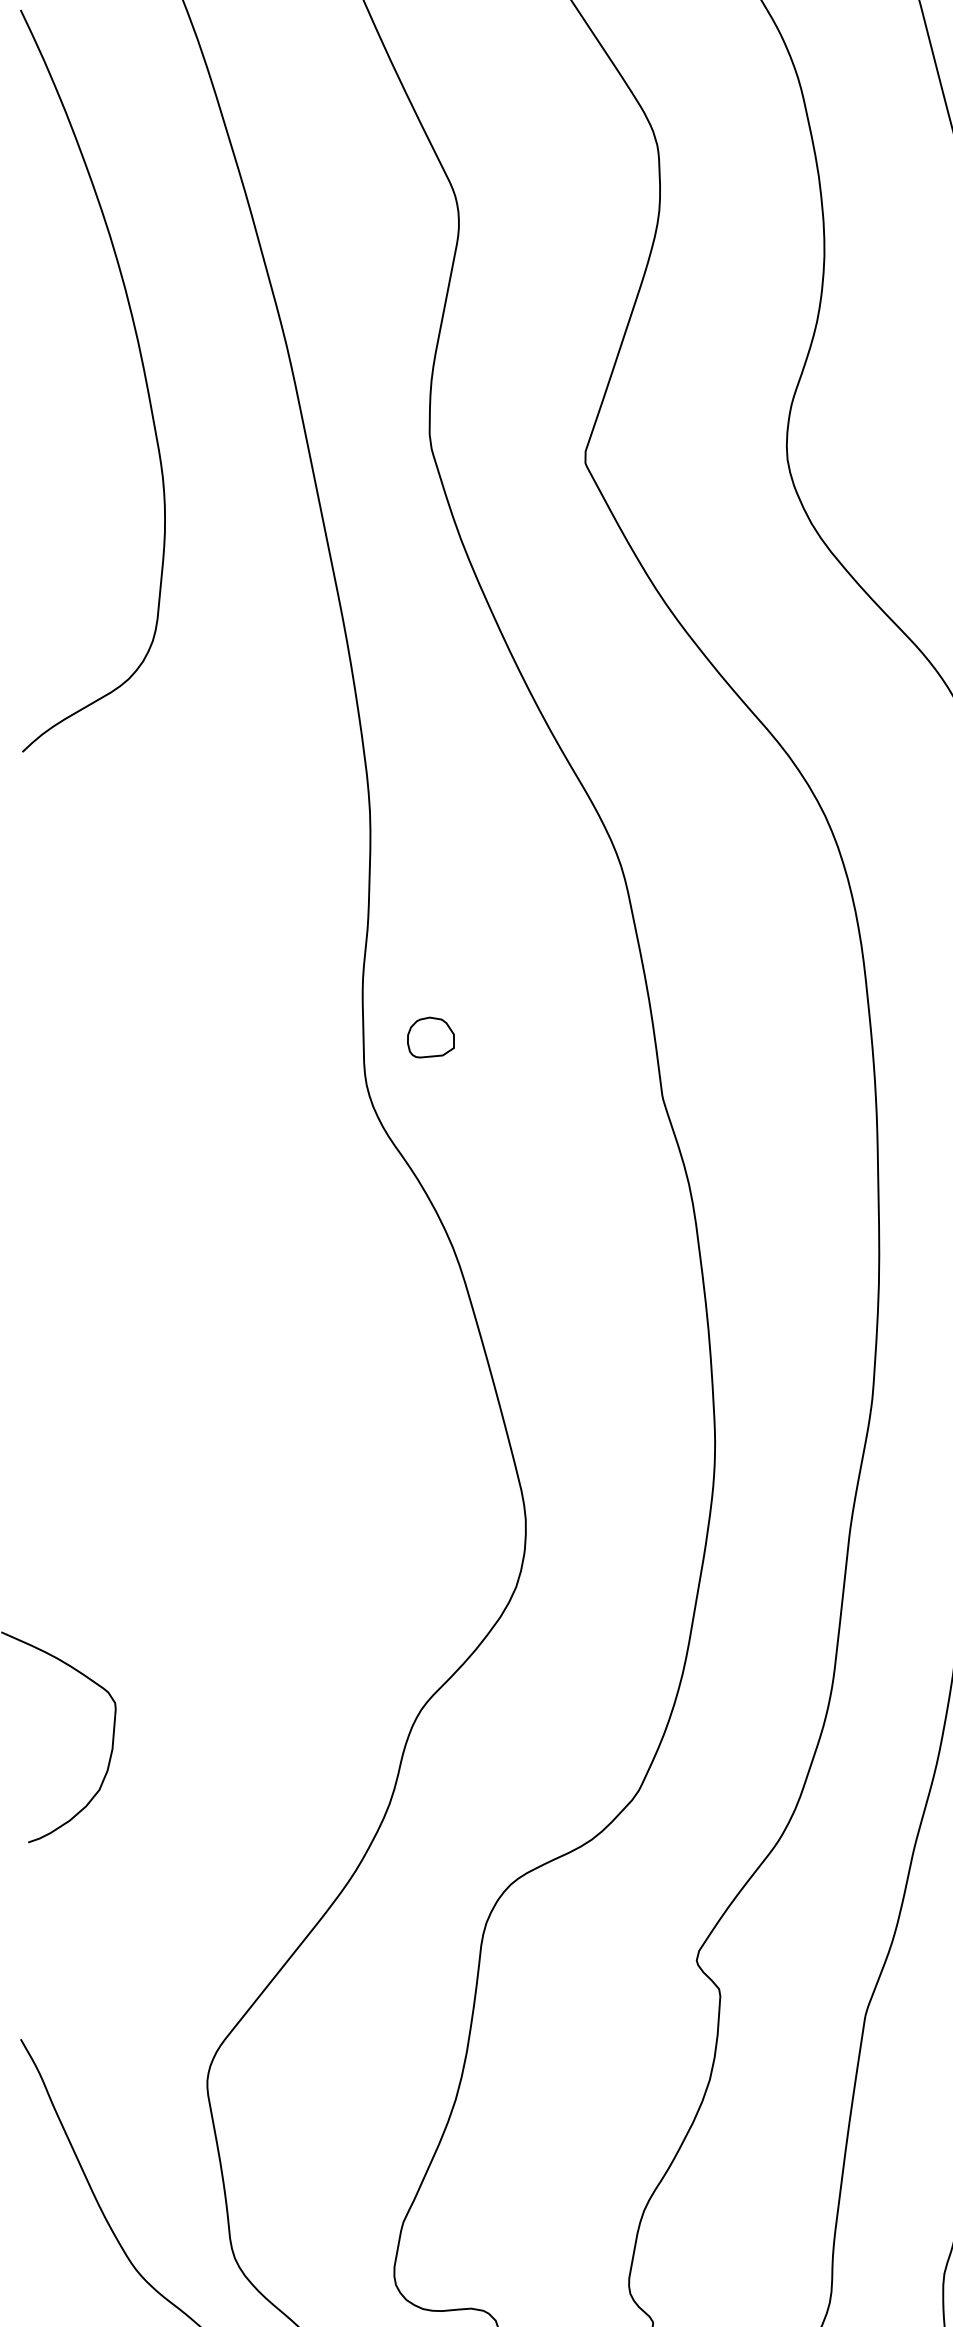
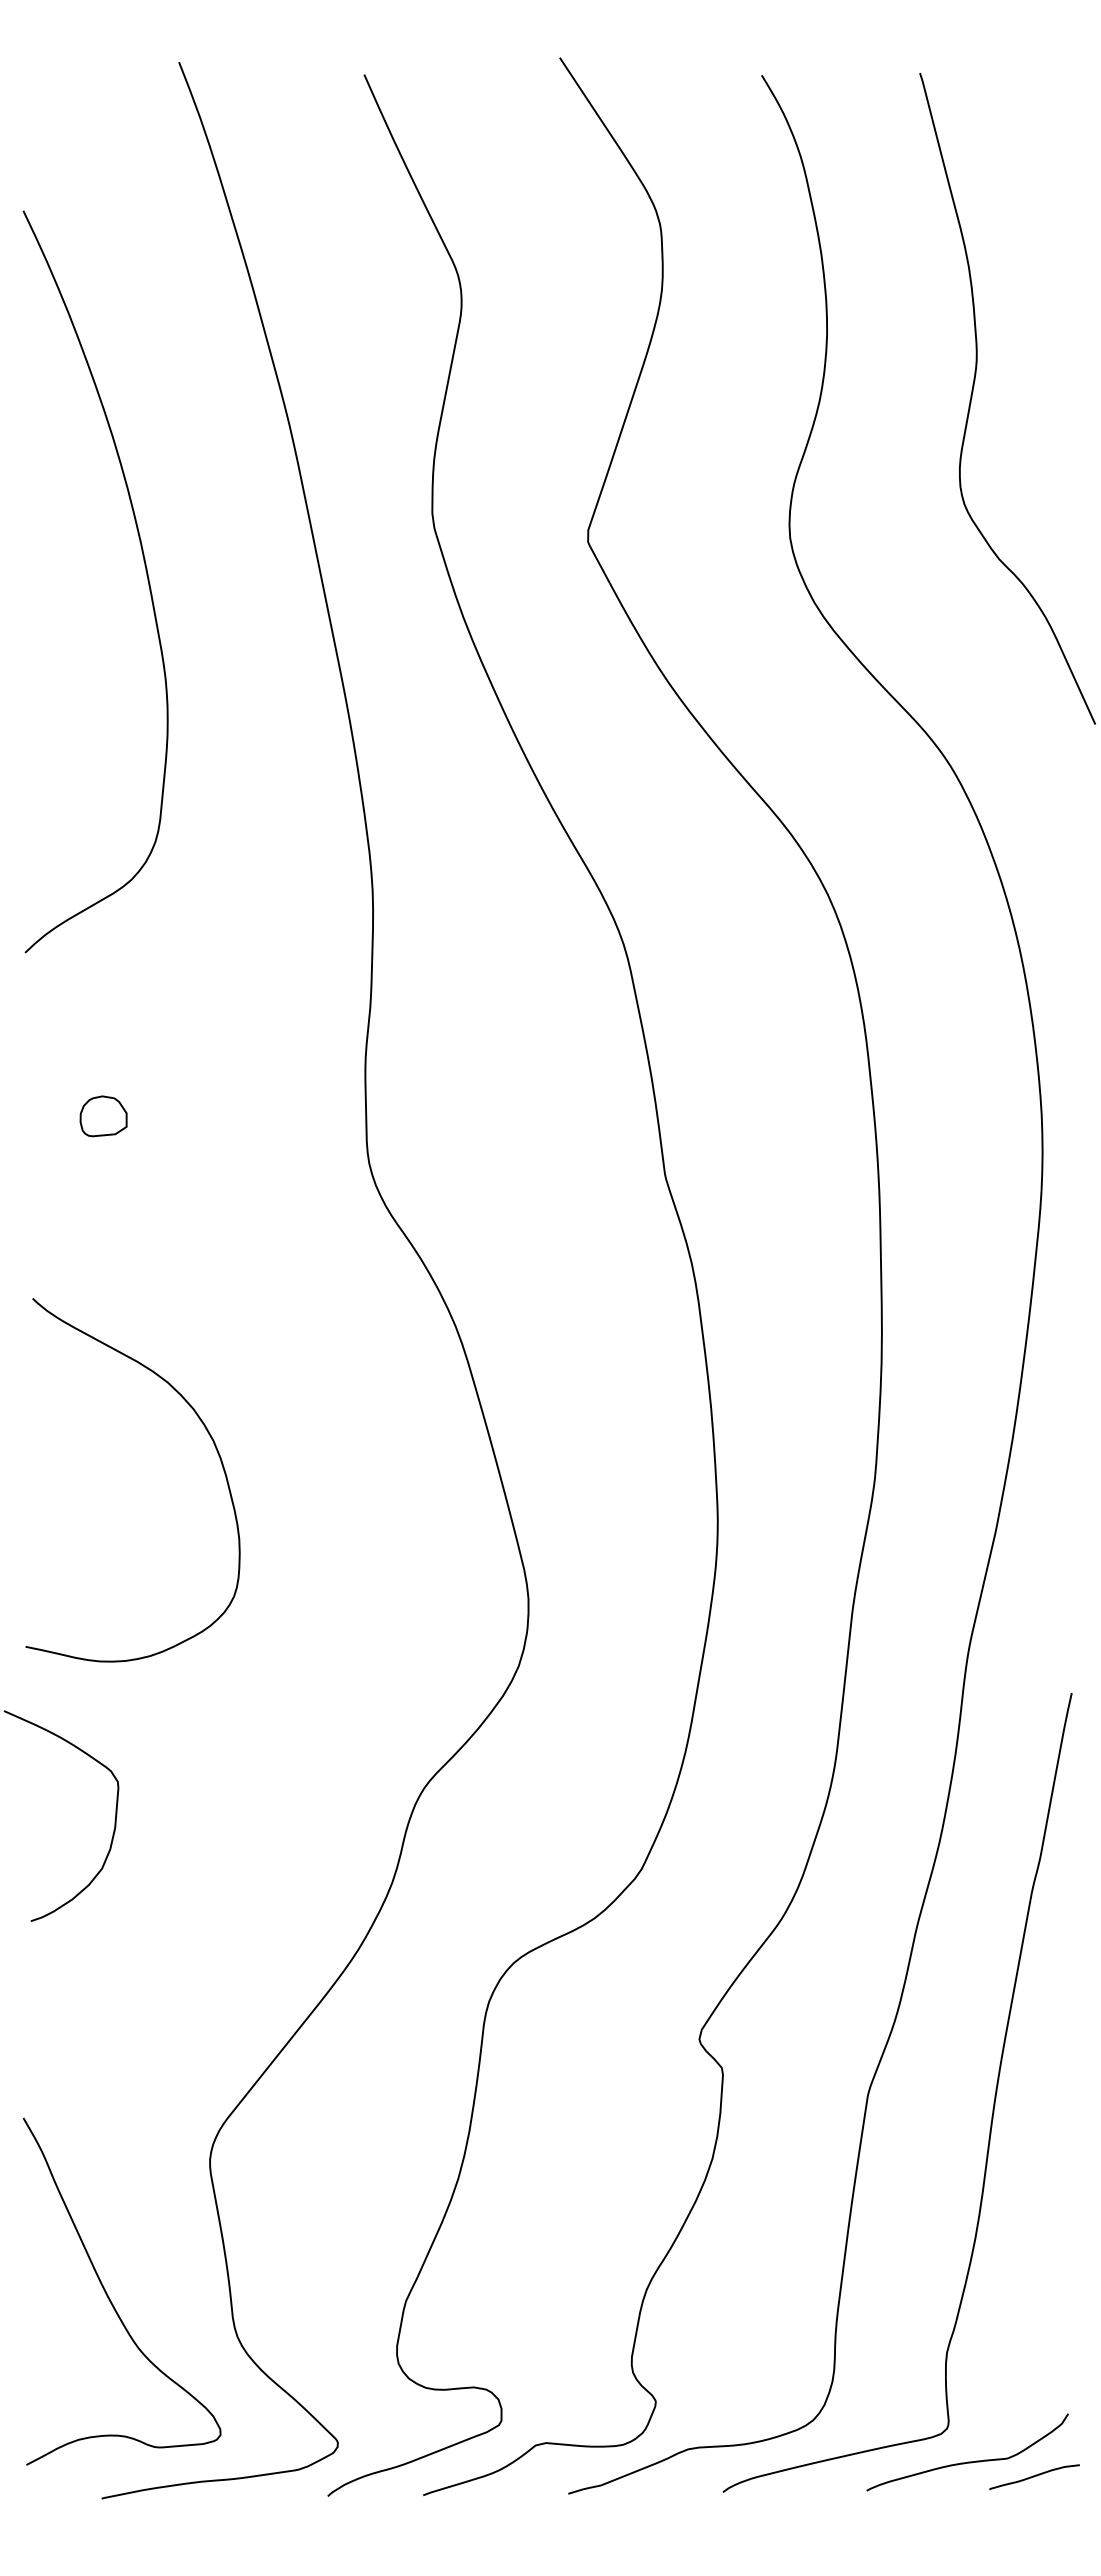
curve: (142, 369) -> (145, 570), moved
part: (430, 1037) -> (103, 1116), moved
curve: (206, 1357) -> (209, 1436), added

